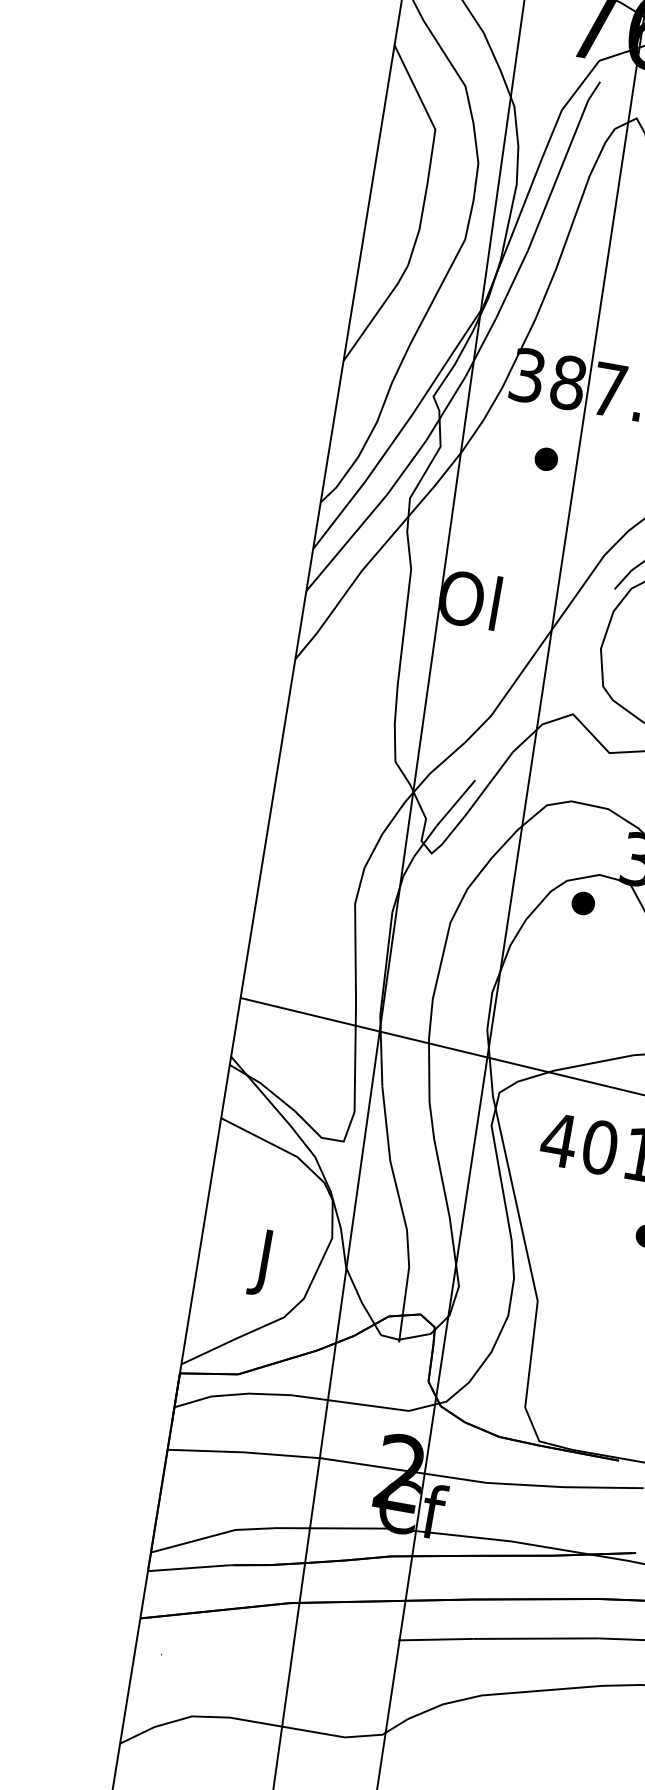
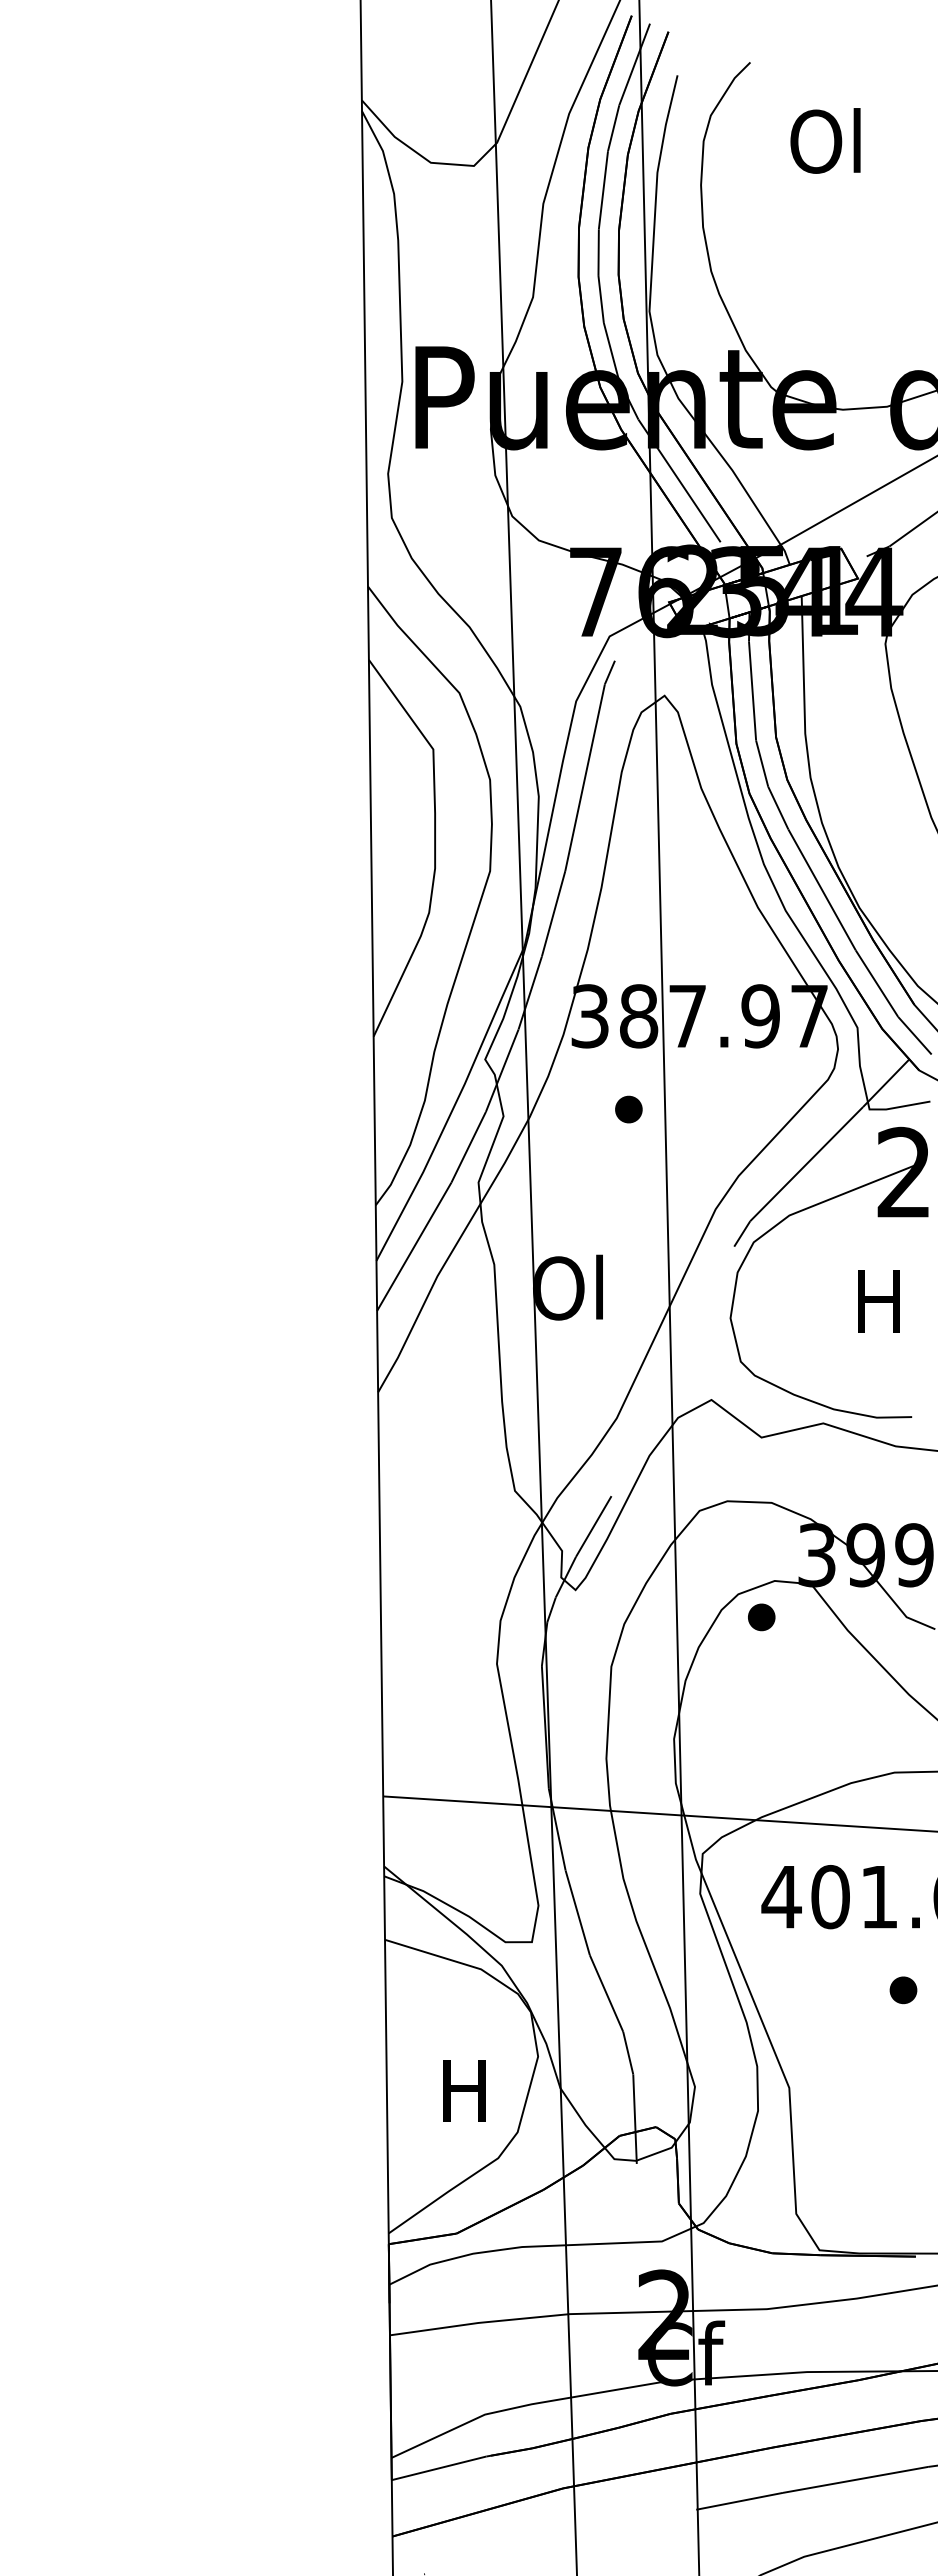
text: (264, 1262) -> (464, 2098), J -> H

